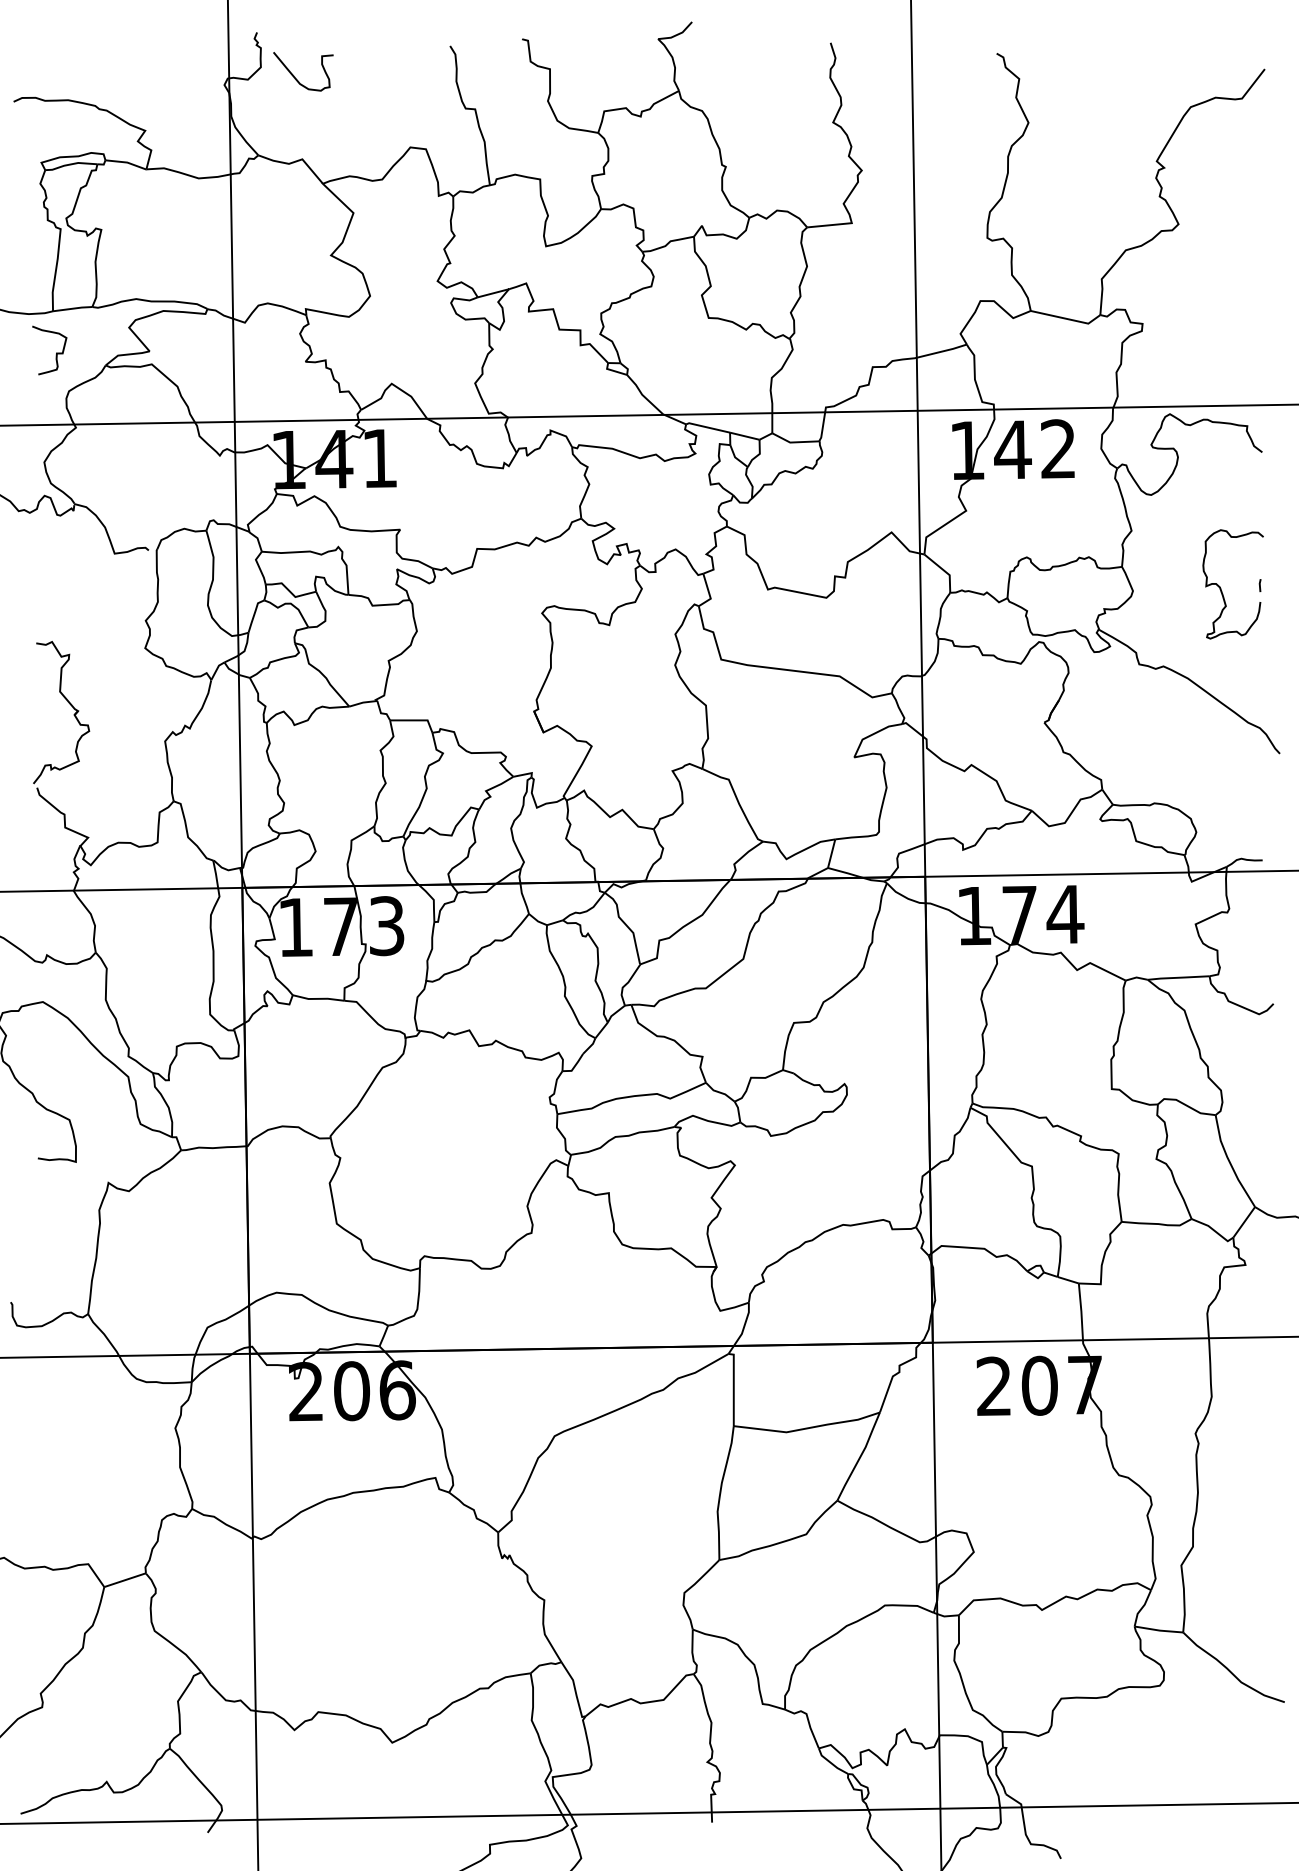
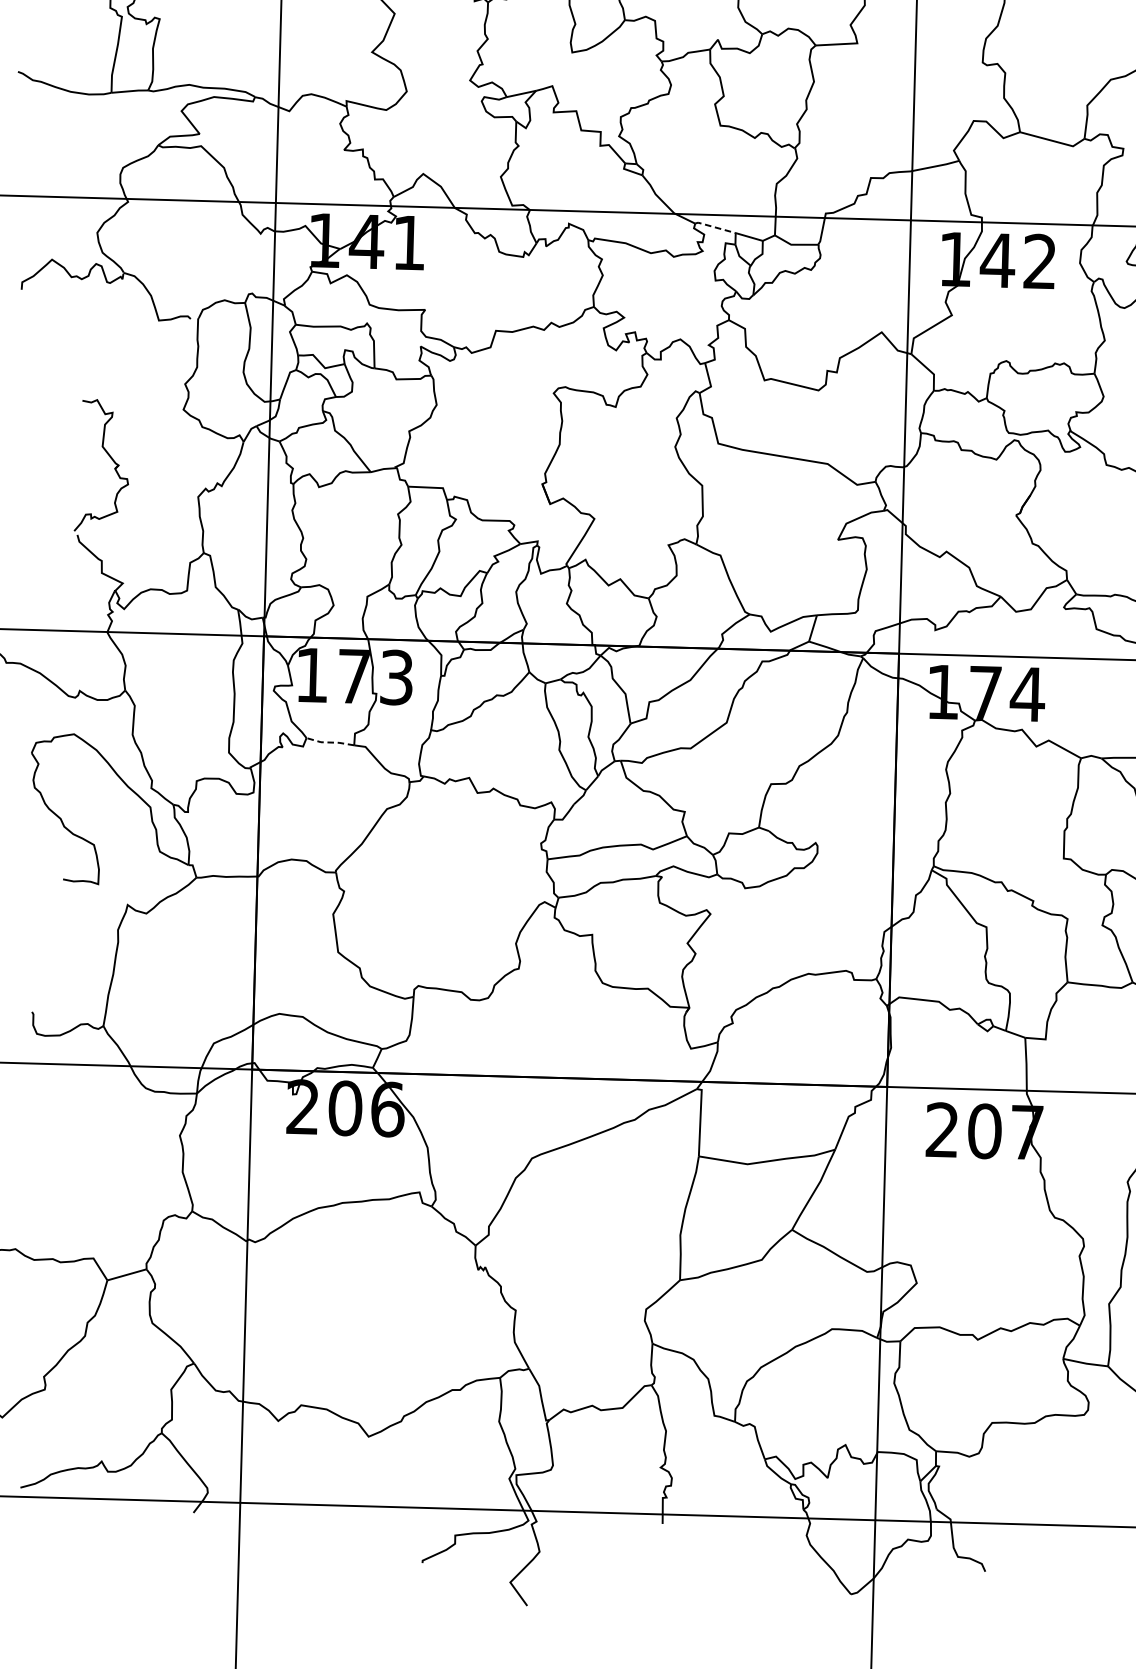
curve: (56, 352) -> (113, 131), removed
line: (707, 427) -> (714, 227), solid -> dashed
line: (318, 998) -> (330, 742), solid -> dashed

